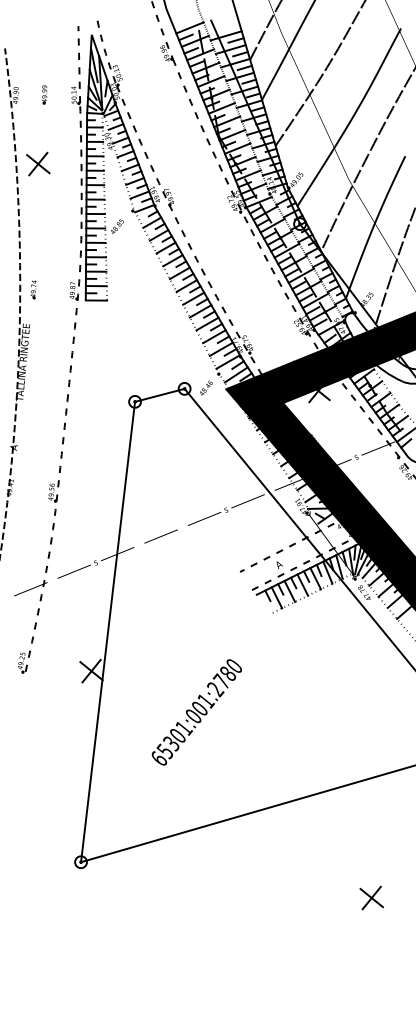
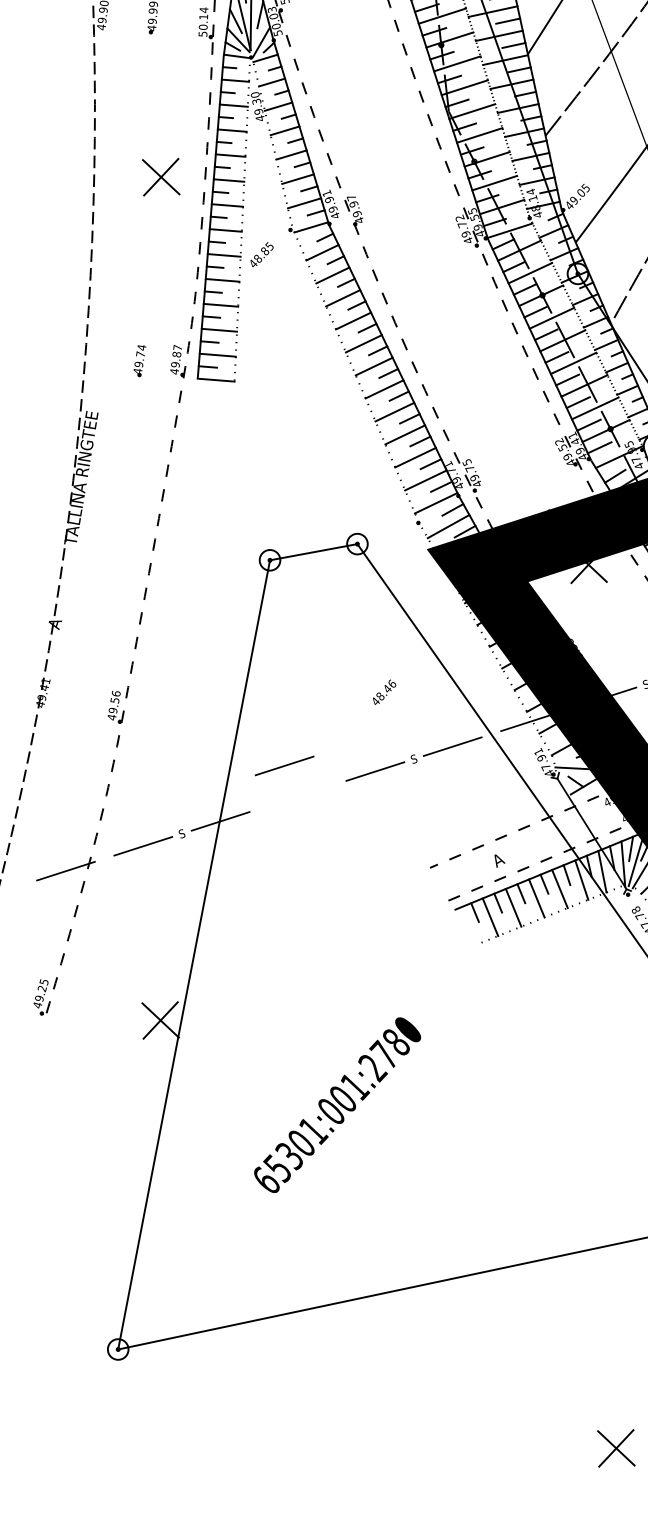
part: (38, 163) -> (161, 176), moved
part: (33, 289) -> (139, 360), moved
text: (206, 387) -> (384, 691), moved
line: (160, 536) -> (283, 765), moved

